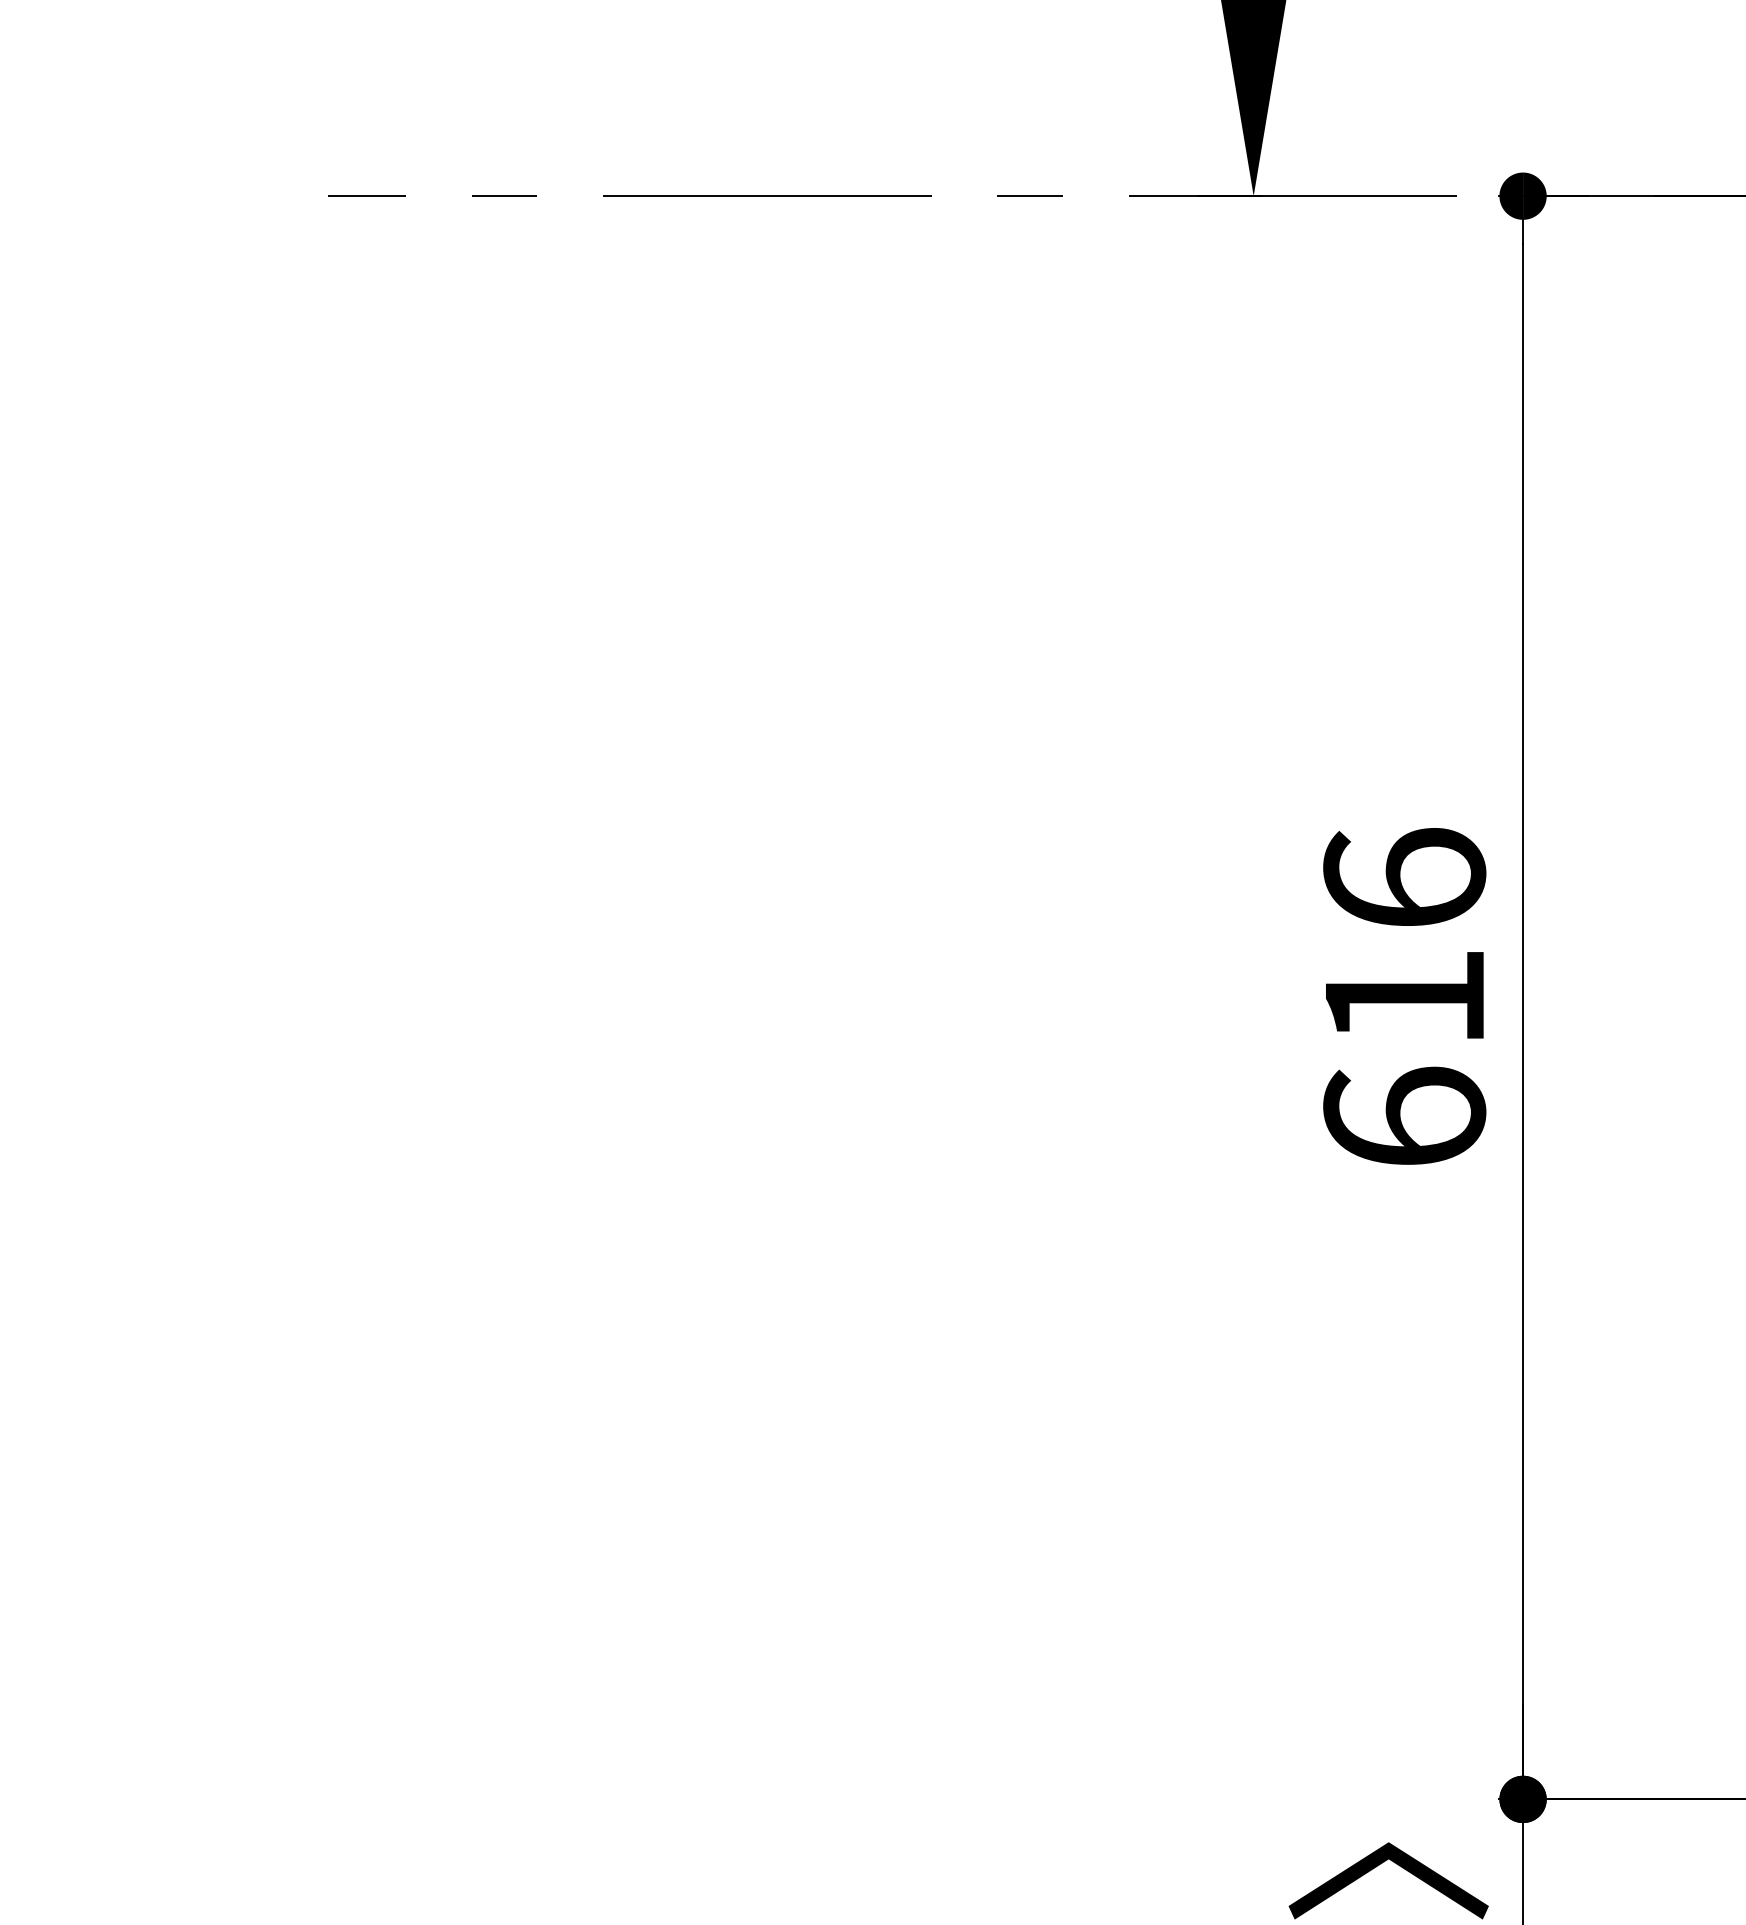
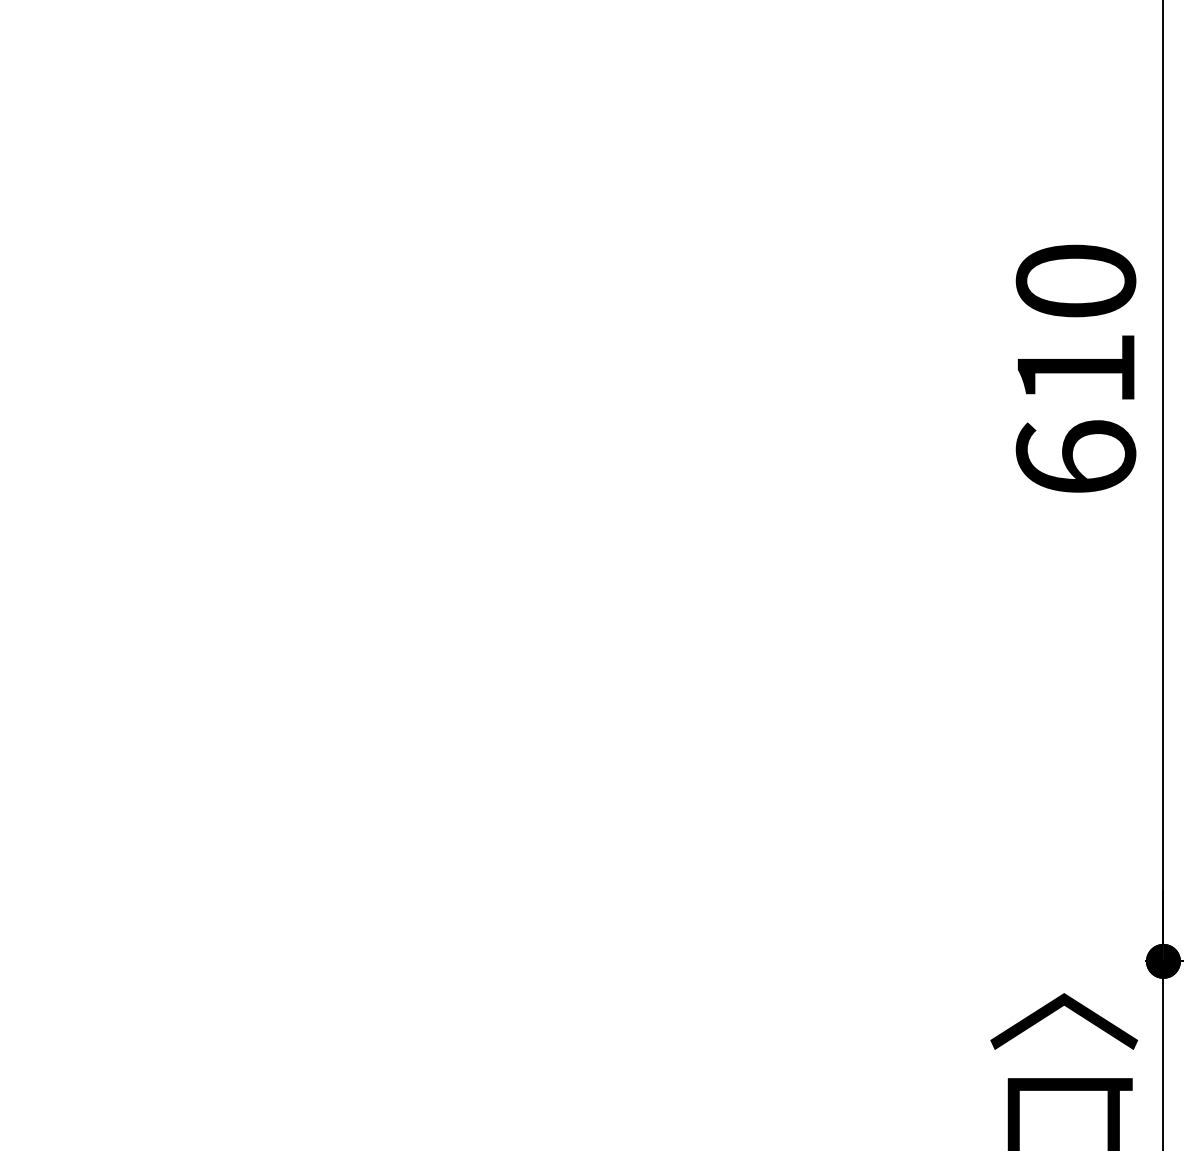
text: (1404, 877) -> (1075, 280), 616 -> 610

